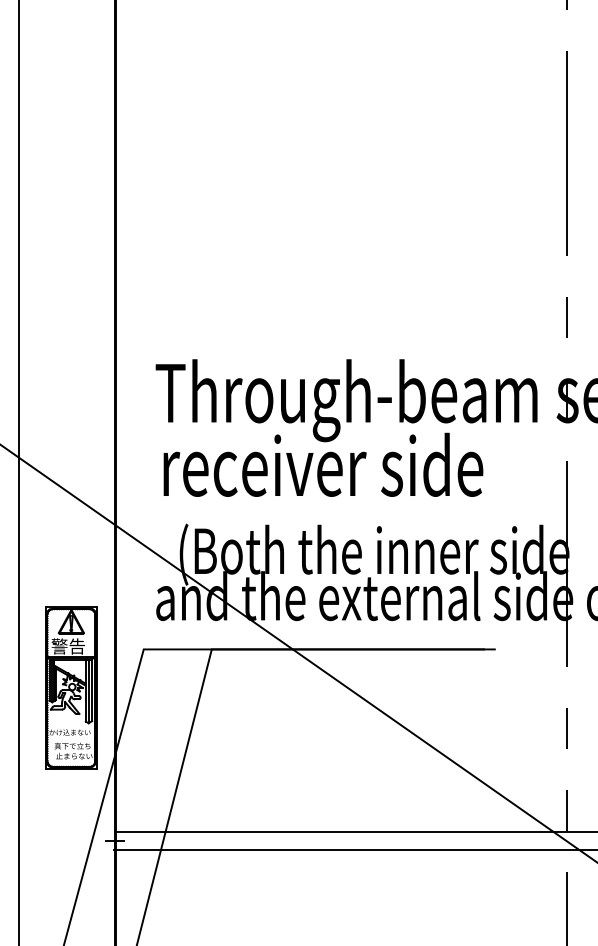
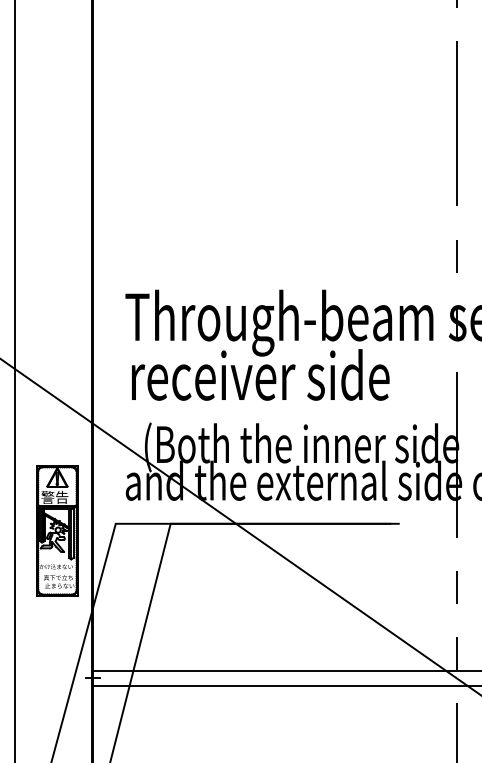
part: (71, 687) -> (57, 530), moved

